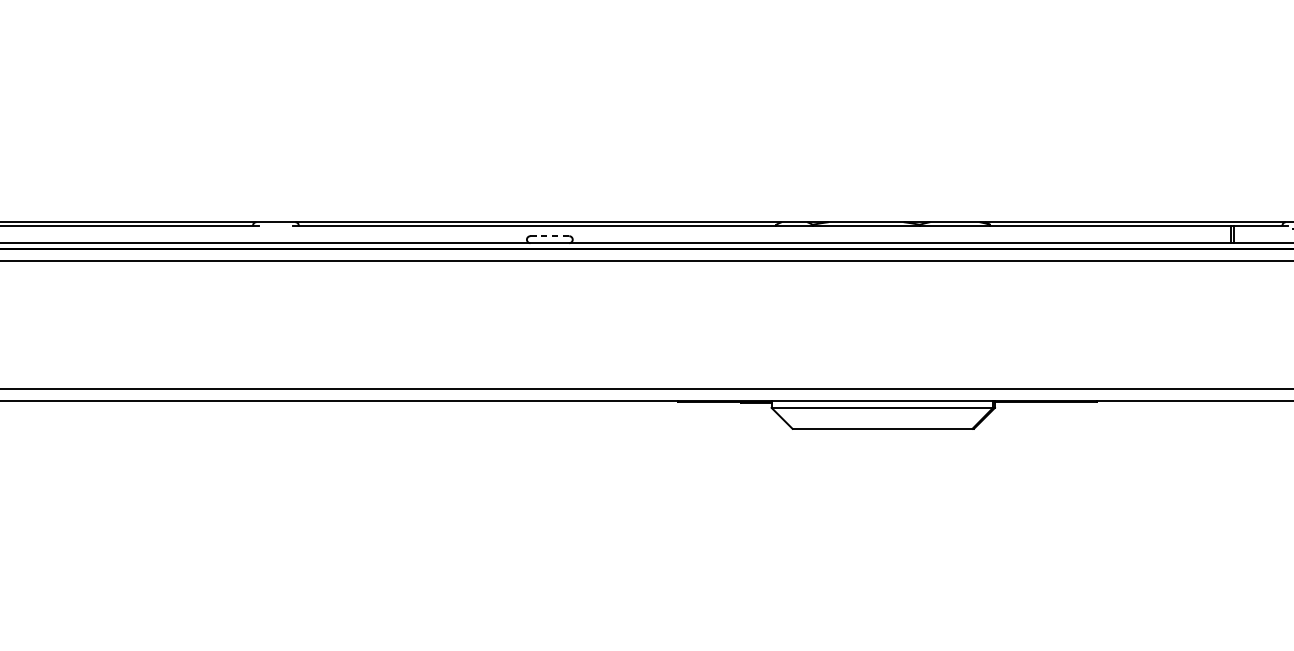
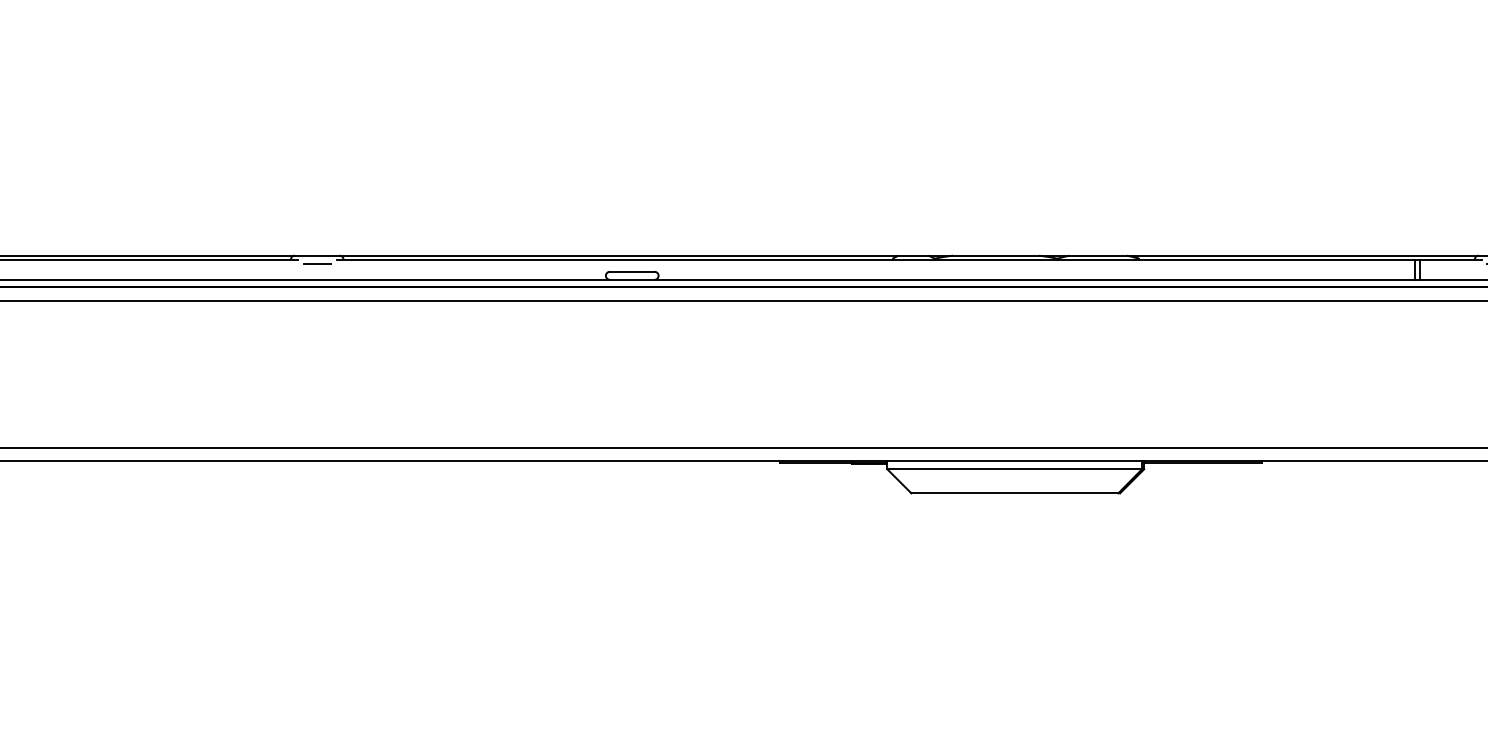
line: (275, 228) -> (316, 263), added
line: (550, 235) -> (632, 271), dashed -> solid

